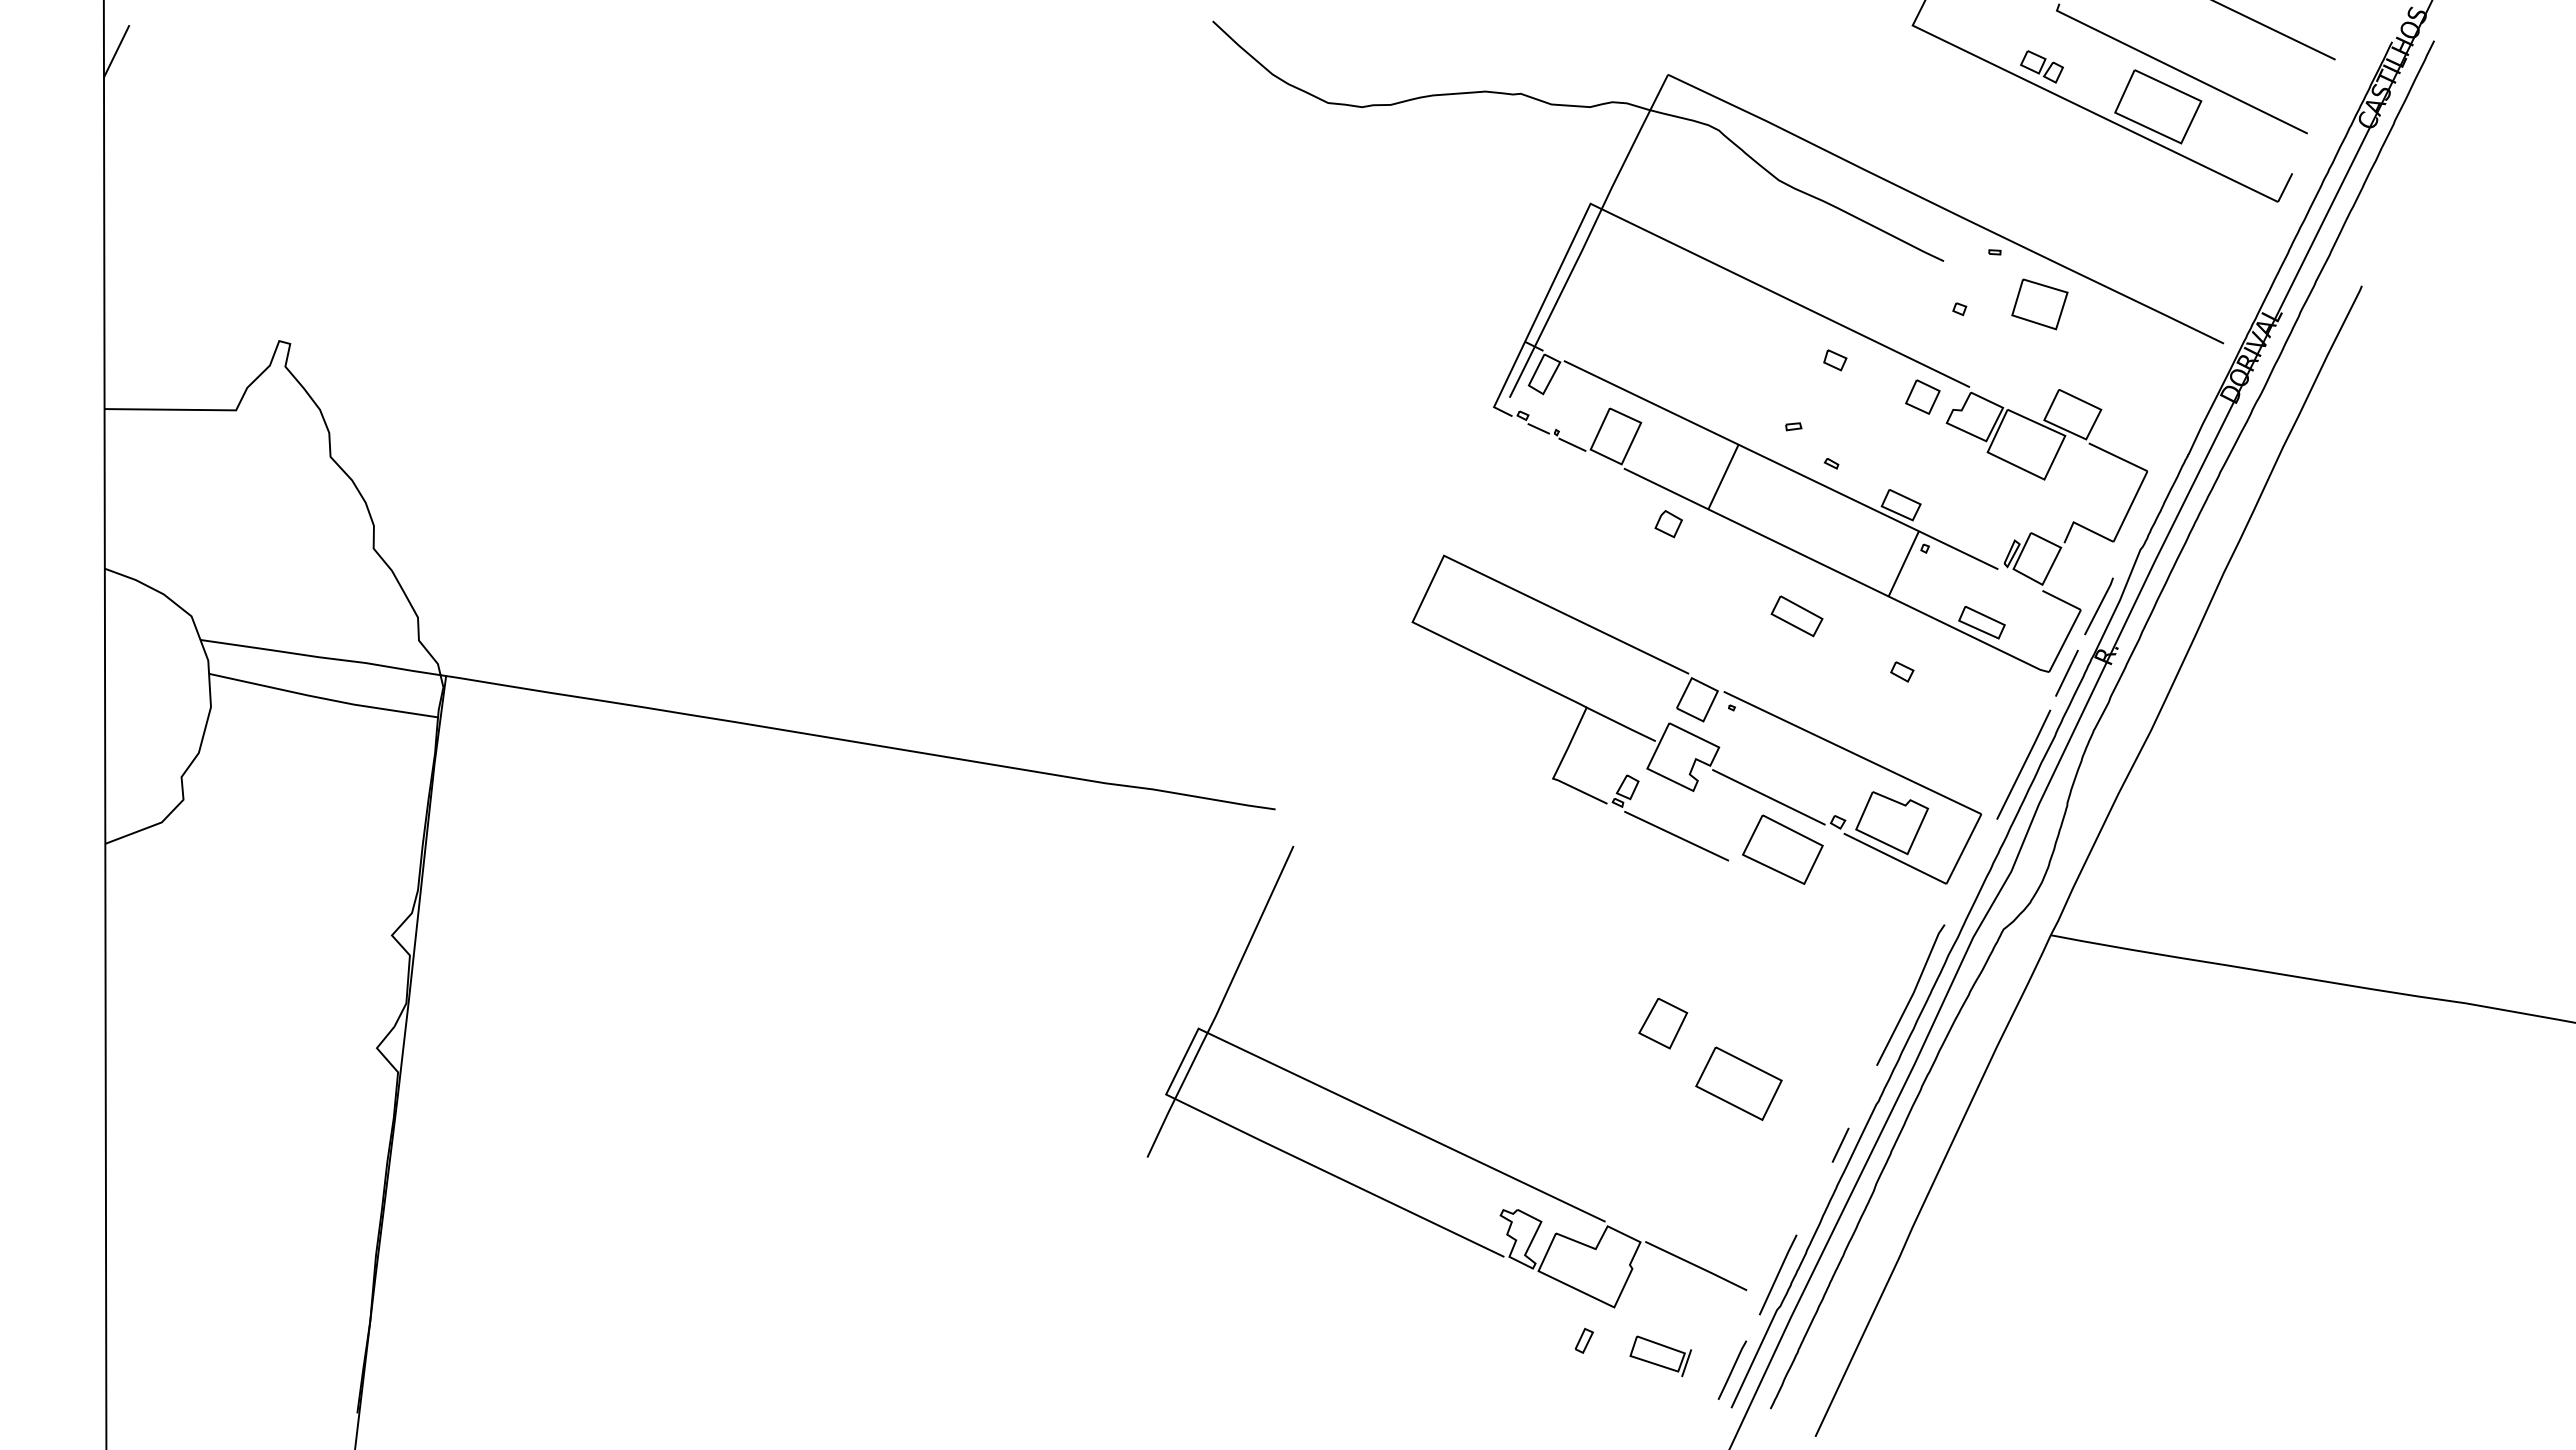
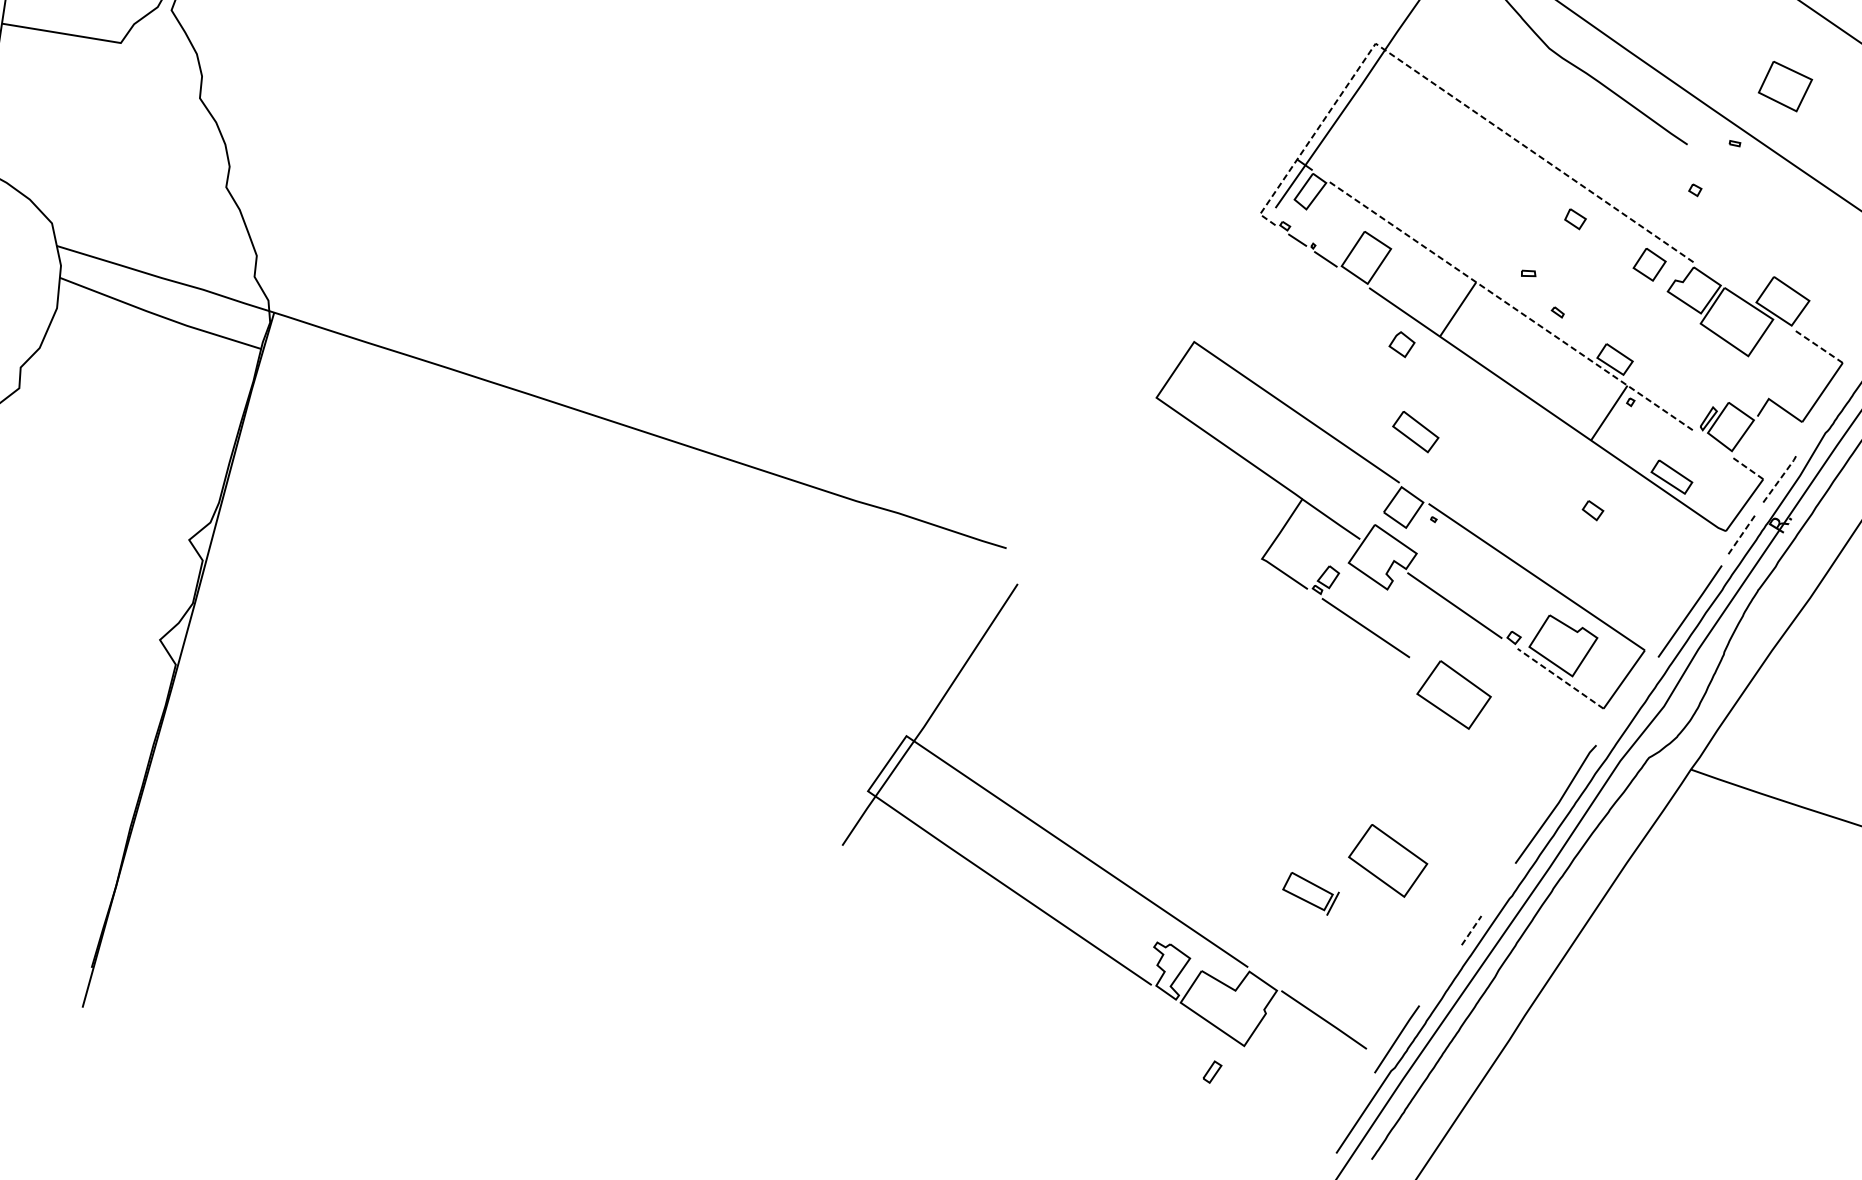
line: (1668, 241) -> (1440, 88), solid -> dashed
part: (2039, 304) -> (1784, 86), moved
line: (2118, 457) -> (1818, 346), solid -> dashed
line: (1781, 465) -> (1512, 307), solid -> dashed
line: (2061, 600) -> (1747, 468), solid -> dashed
line: (2099, 605) -> (1780, 477), solid -> dashed
part: (1796, 616) -> (1415, 432), moved
line: (2066, 673) -> (1741, 534), solid -> dashed
part: (1782, 849) -> (1453, 694), moved
line: (1894, 858) -> (1560, 678), solid -> dashed
part: (1663, 1023) -> (1328, 795), removed
line: (1840, 1144) -> (1471, 929), solid -> dashed
part: (1660, 1356) -> (1310, 894), moved
line: (1732, 1369) -> (1342, 1118), removed

